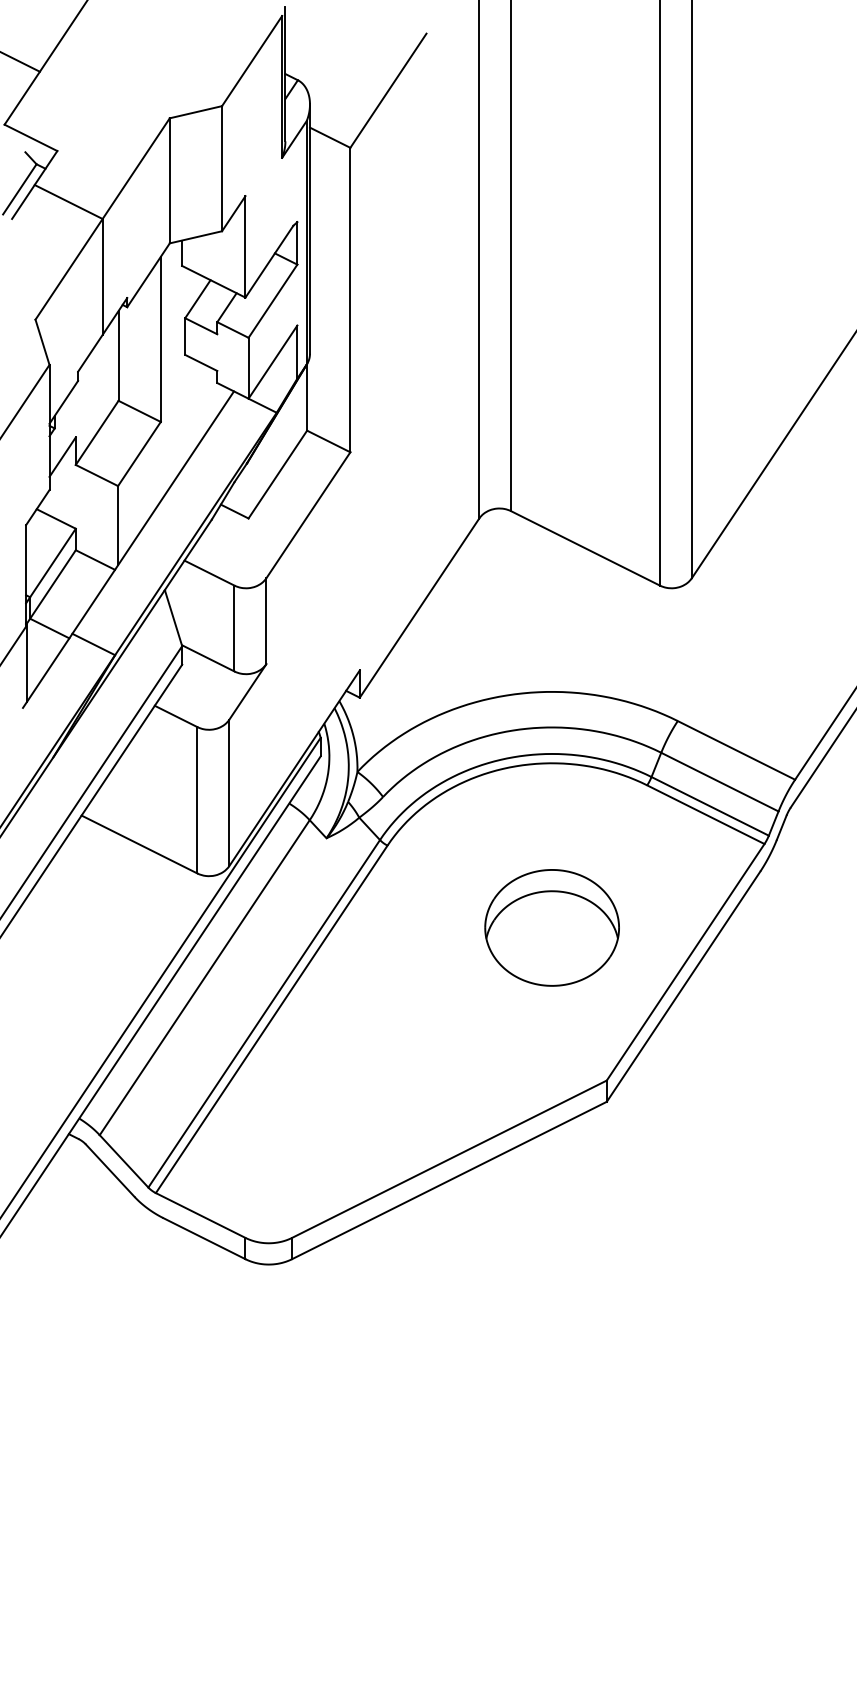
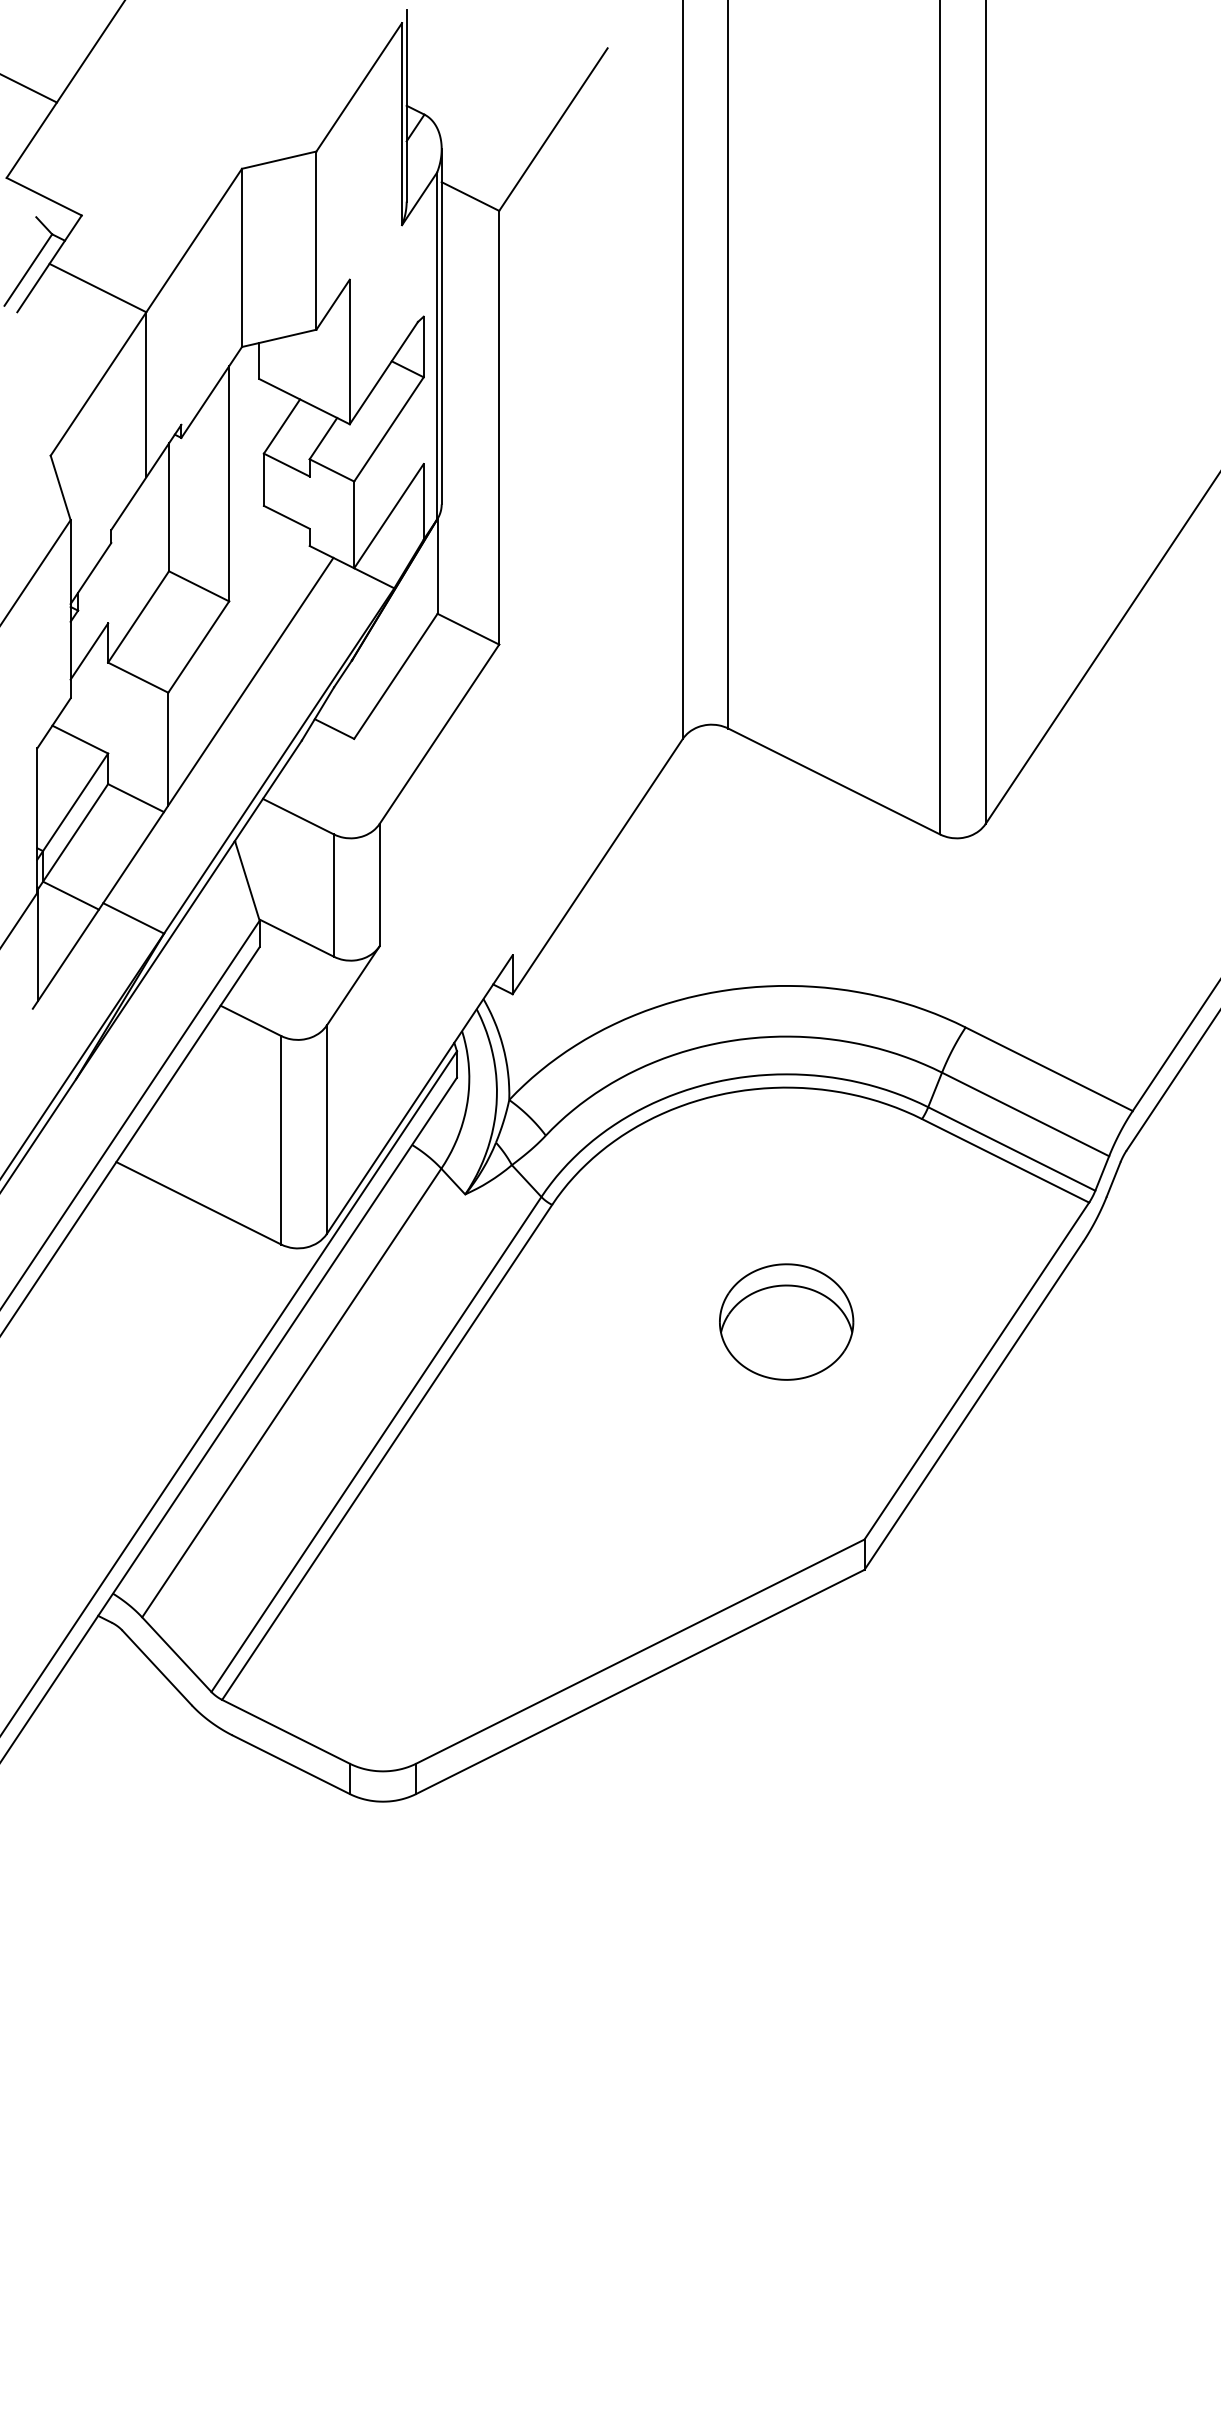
part: (552, 927) -> (786, 1321), size x0.7

